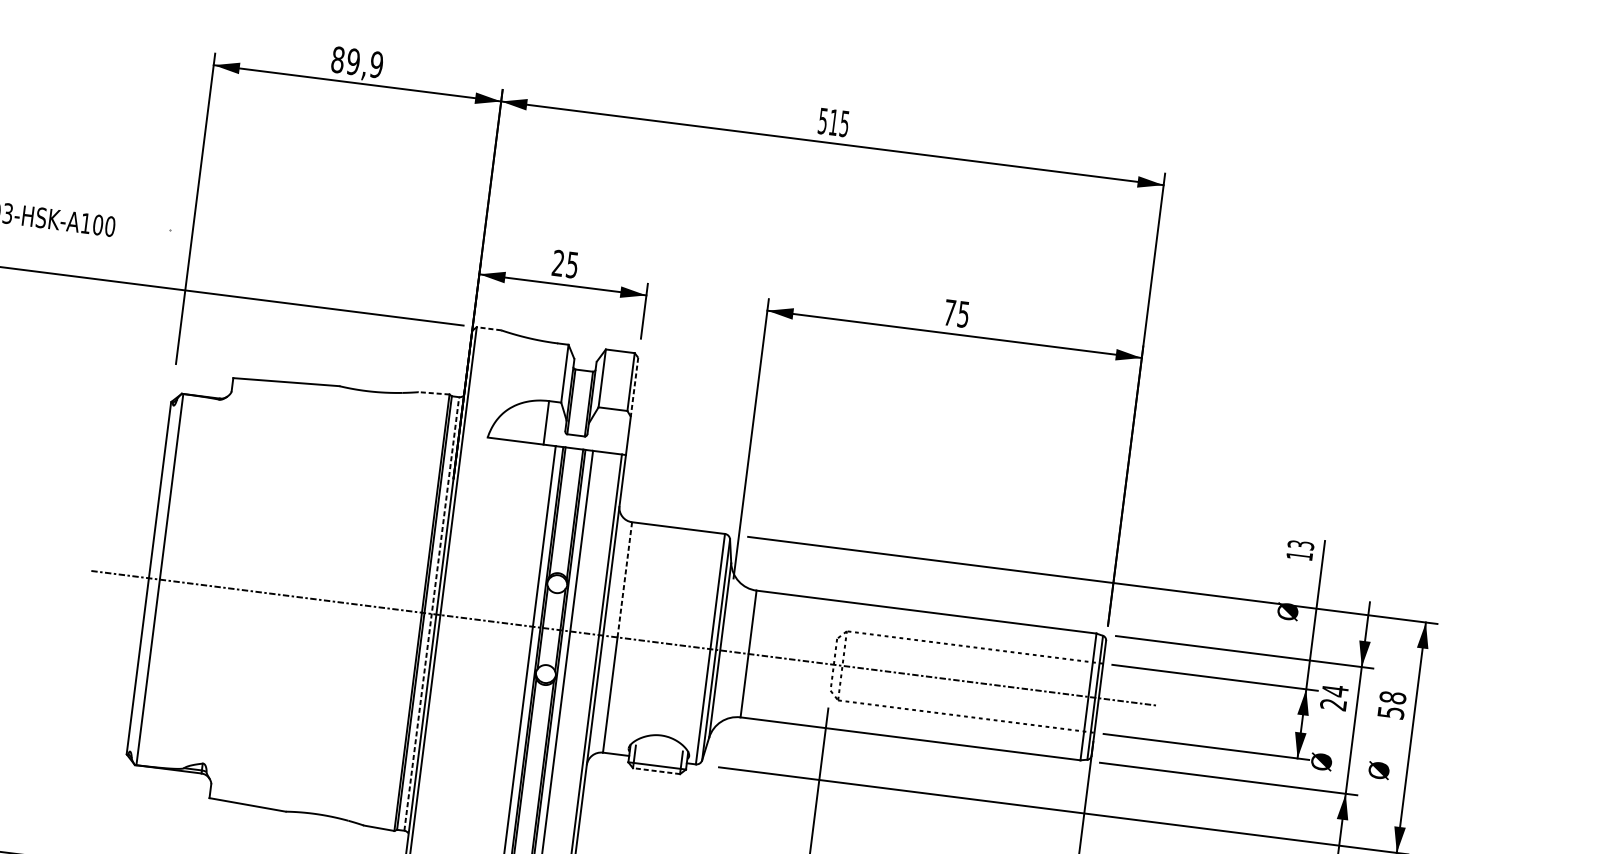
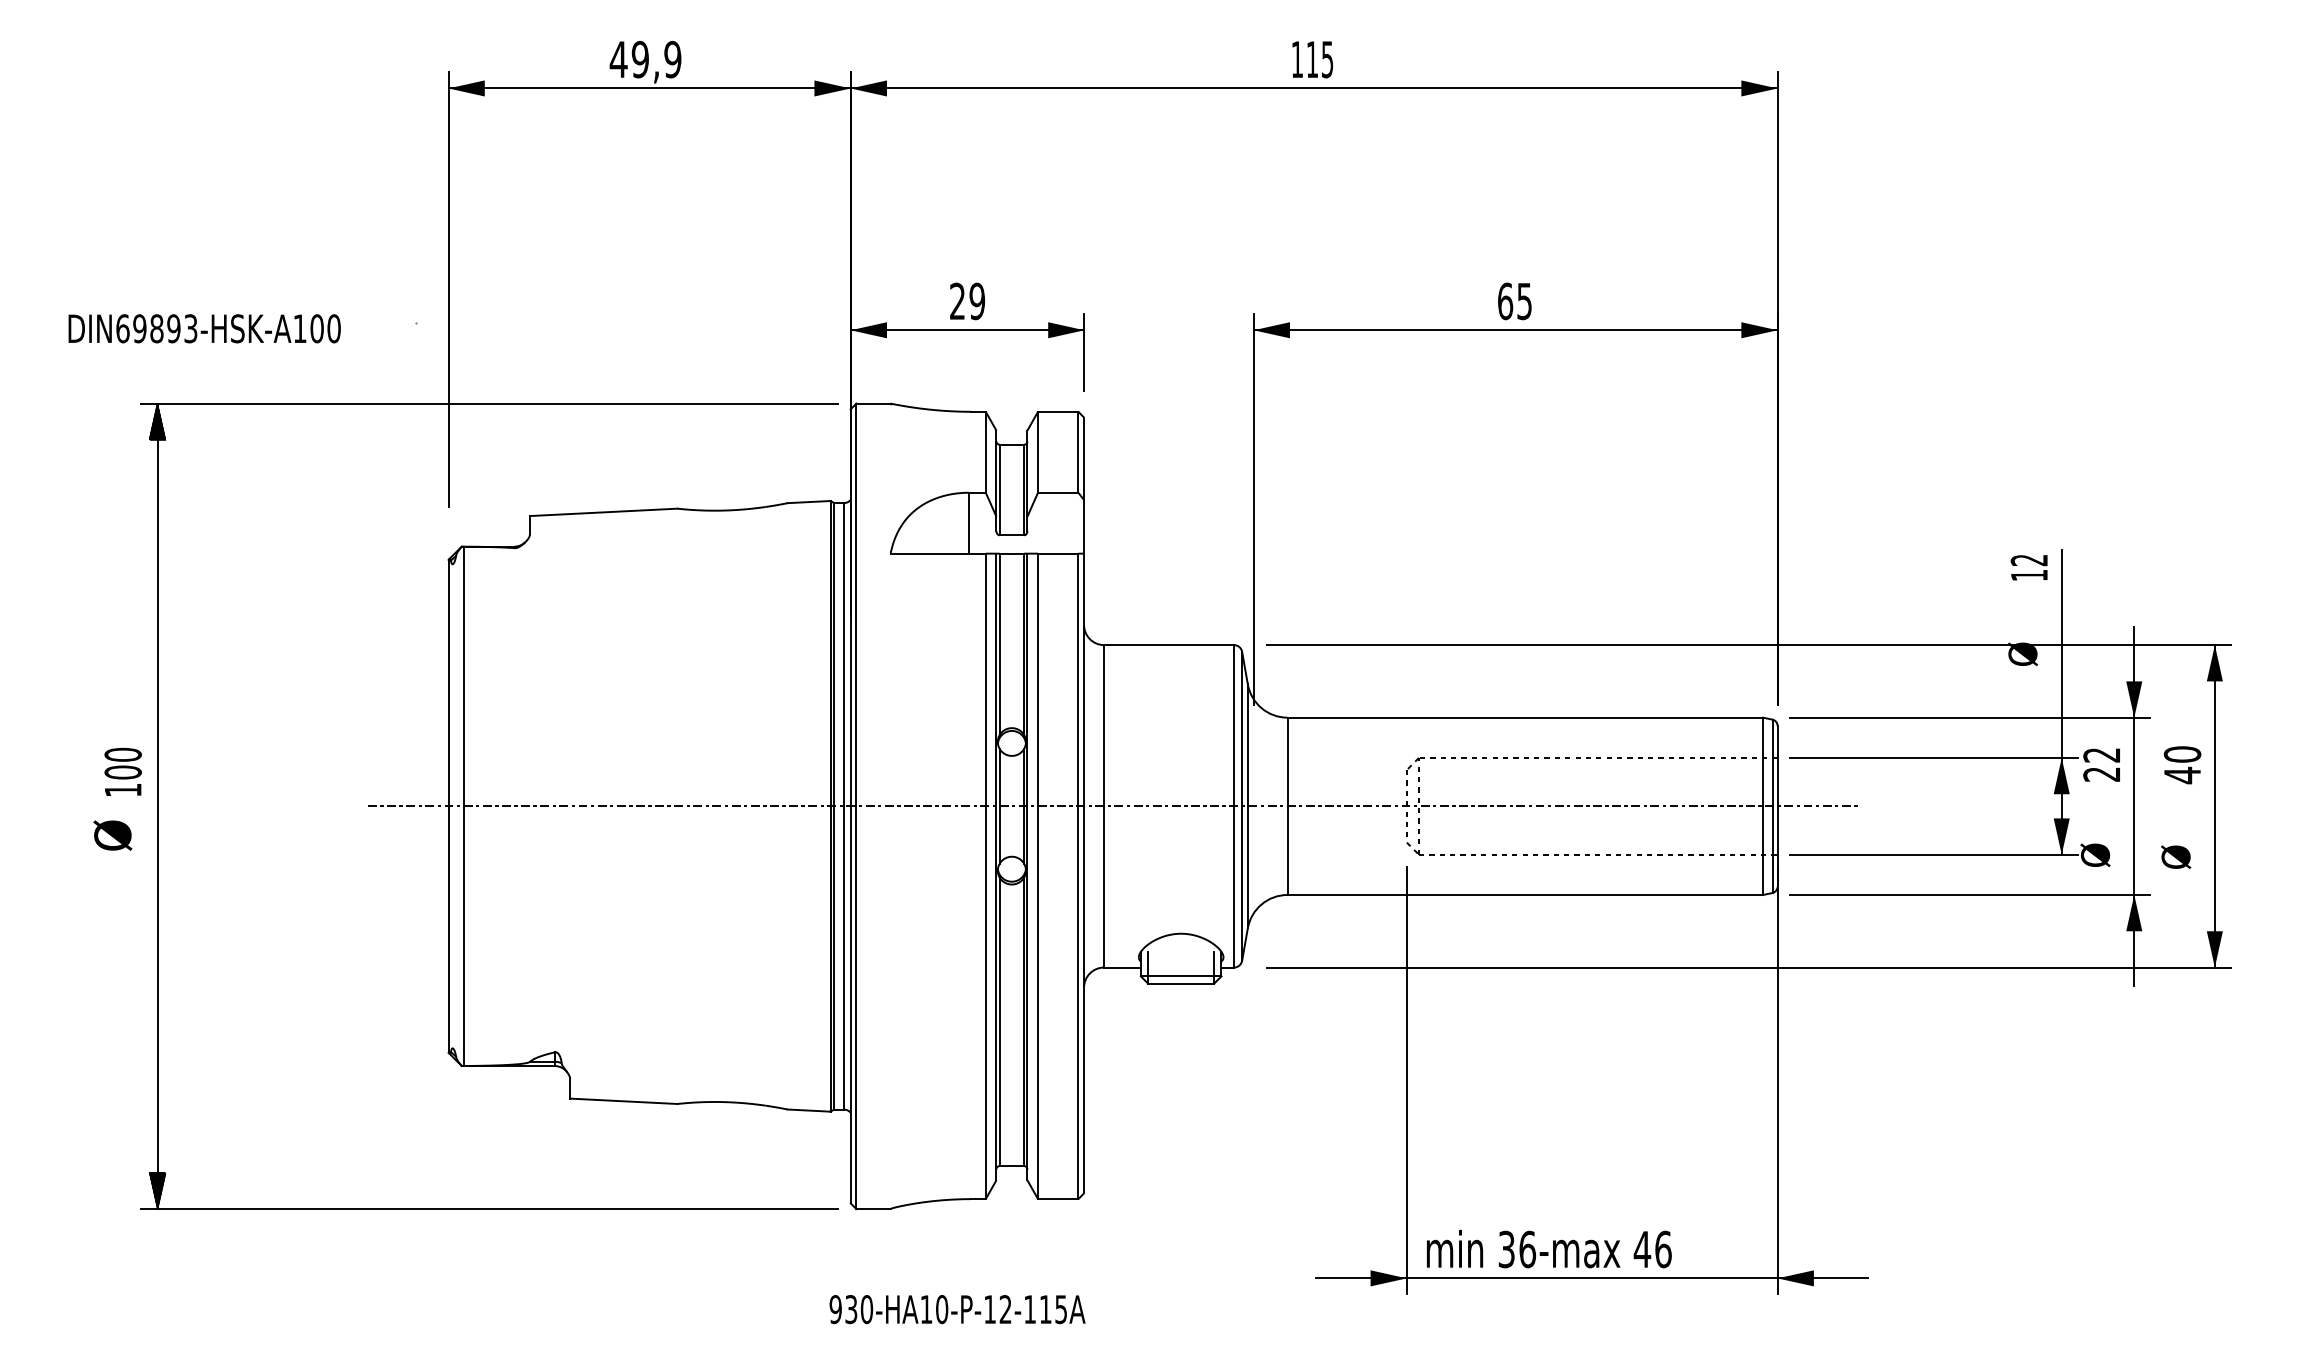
text: (337, 59) -> (618, 59), 89,9 -> 49,9
text: (822, 121) -> (1296, 59), 515 -> 115
text: (572, 264) -> (977, 300), 25 -> 29
text: (949, 312) -> (1505, 301), 75 -> 65
line: (489, 328) -> (873, 403), dashed -> solid
line: (634, 387) -> (1084, 459), dashed -> solid
line: (434, 393) -> (809, 502), dashed -> solid
text: (1301, 545) -> (2029, 560), 13 -> 12
line: (625, 579) -> (1104, 725), dashed -> solid
line: (432, 613) -> (844, 805), dashed -> solid
text: (1334, 691) -> (2101, 755), 24 -> 22
text: (1391, 705) -> (2182, 765), 58 -> 40
line: (656, 770) -> (1180, 983), dashed -> solid

